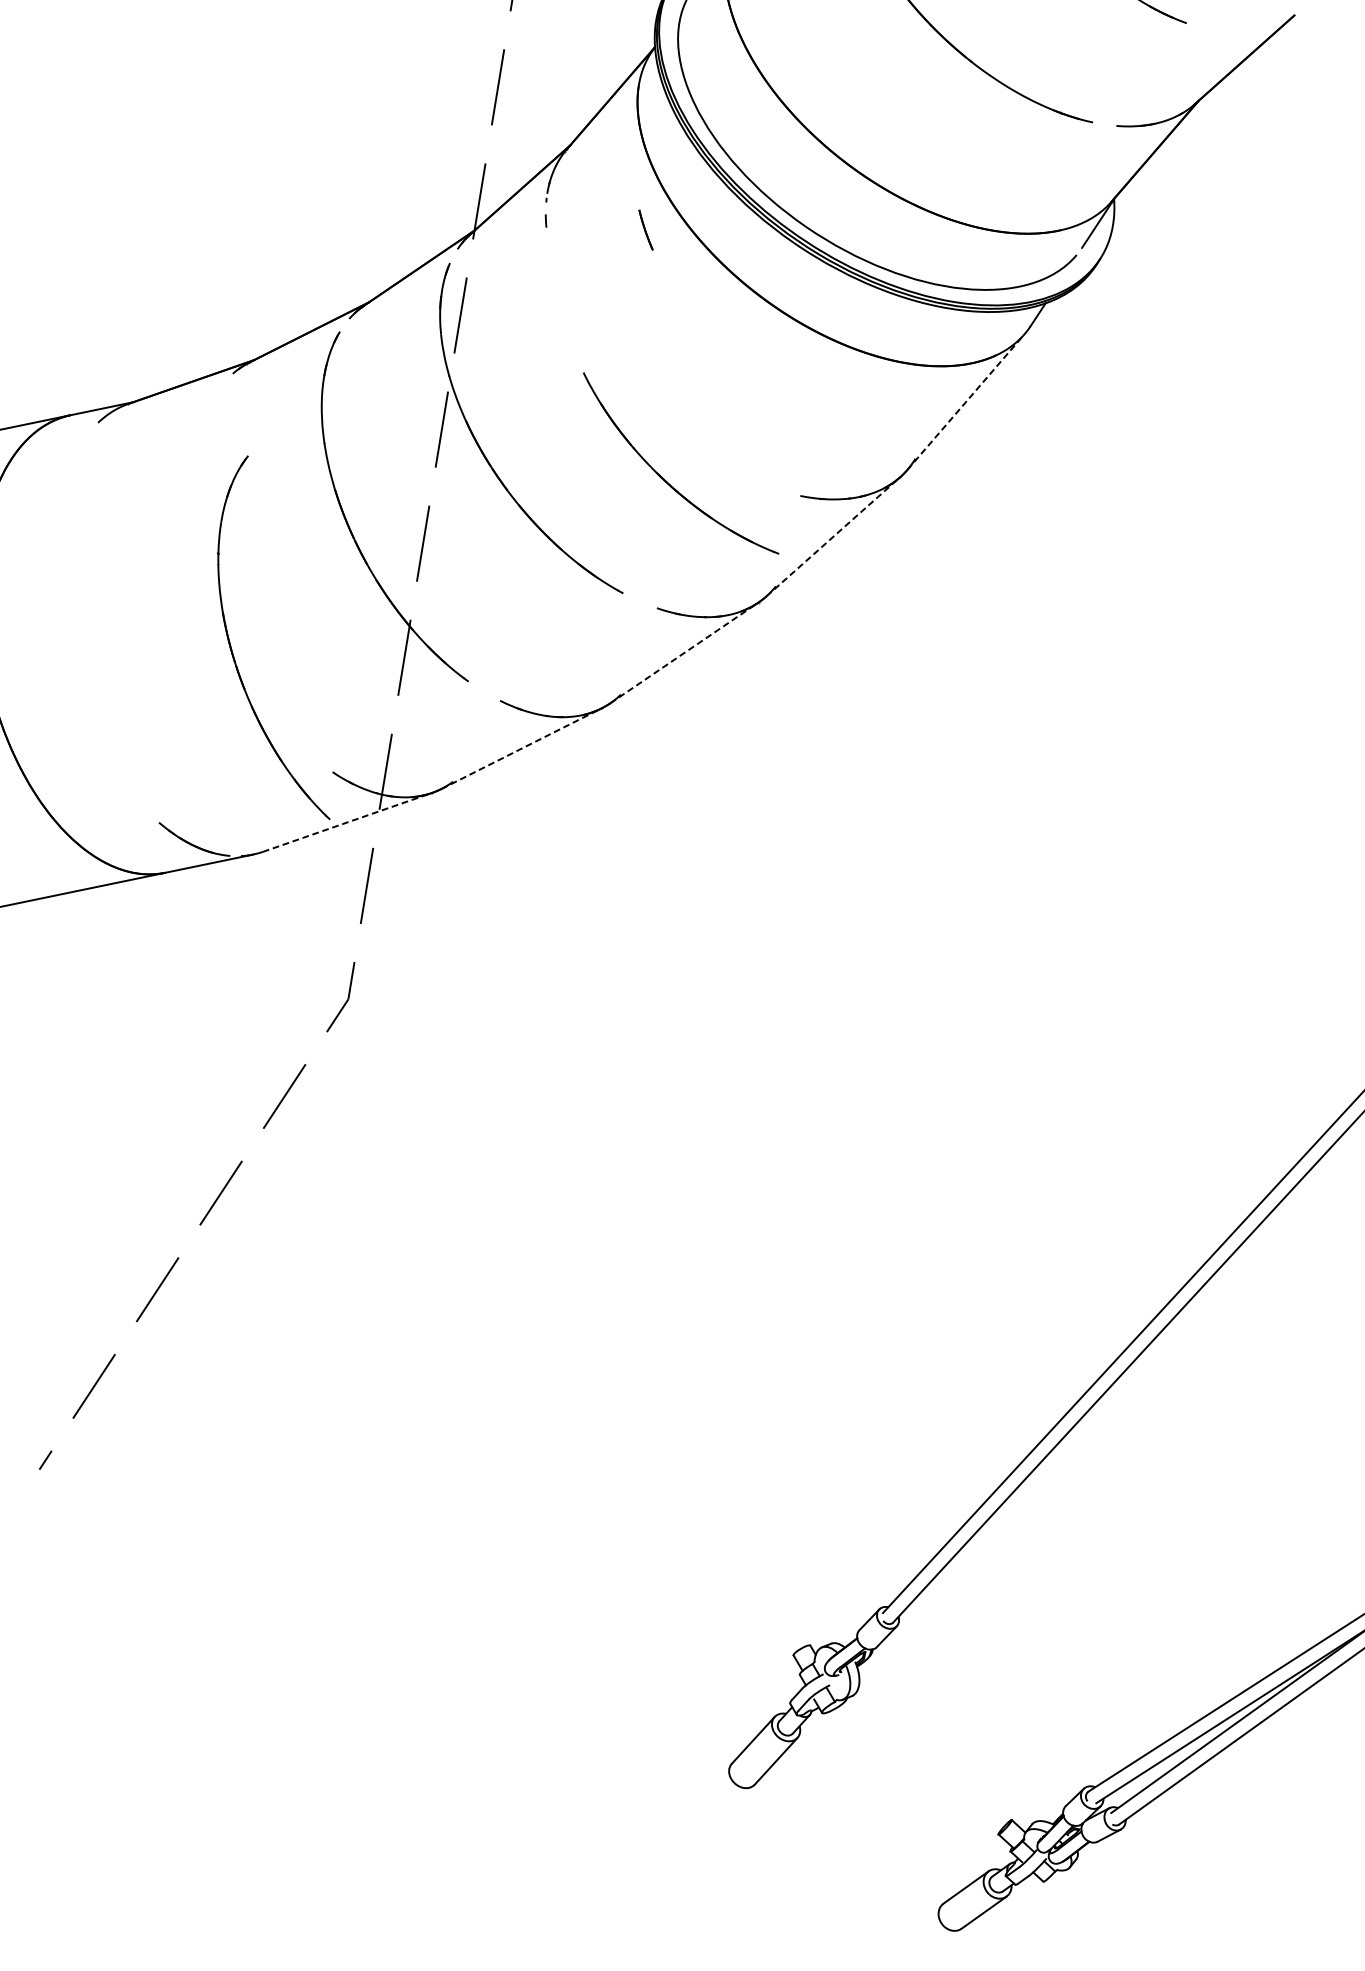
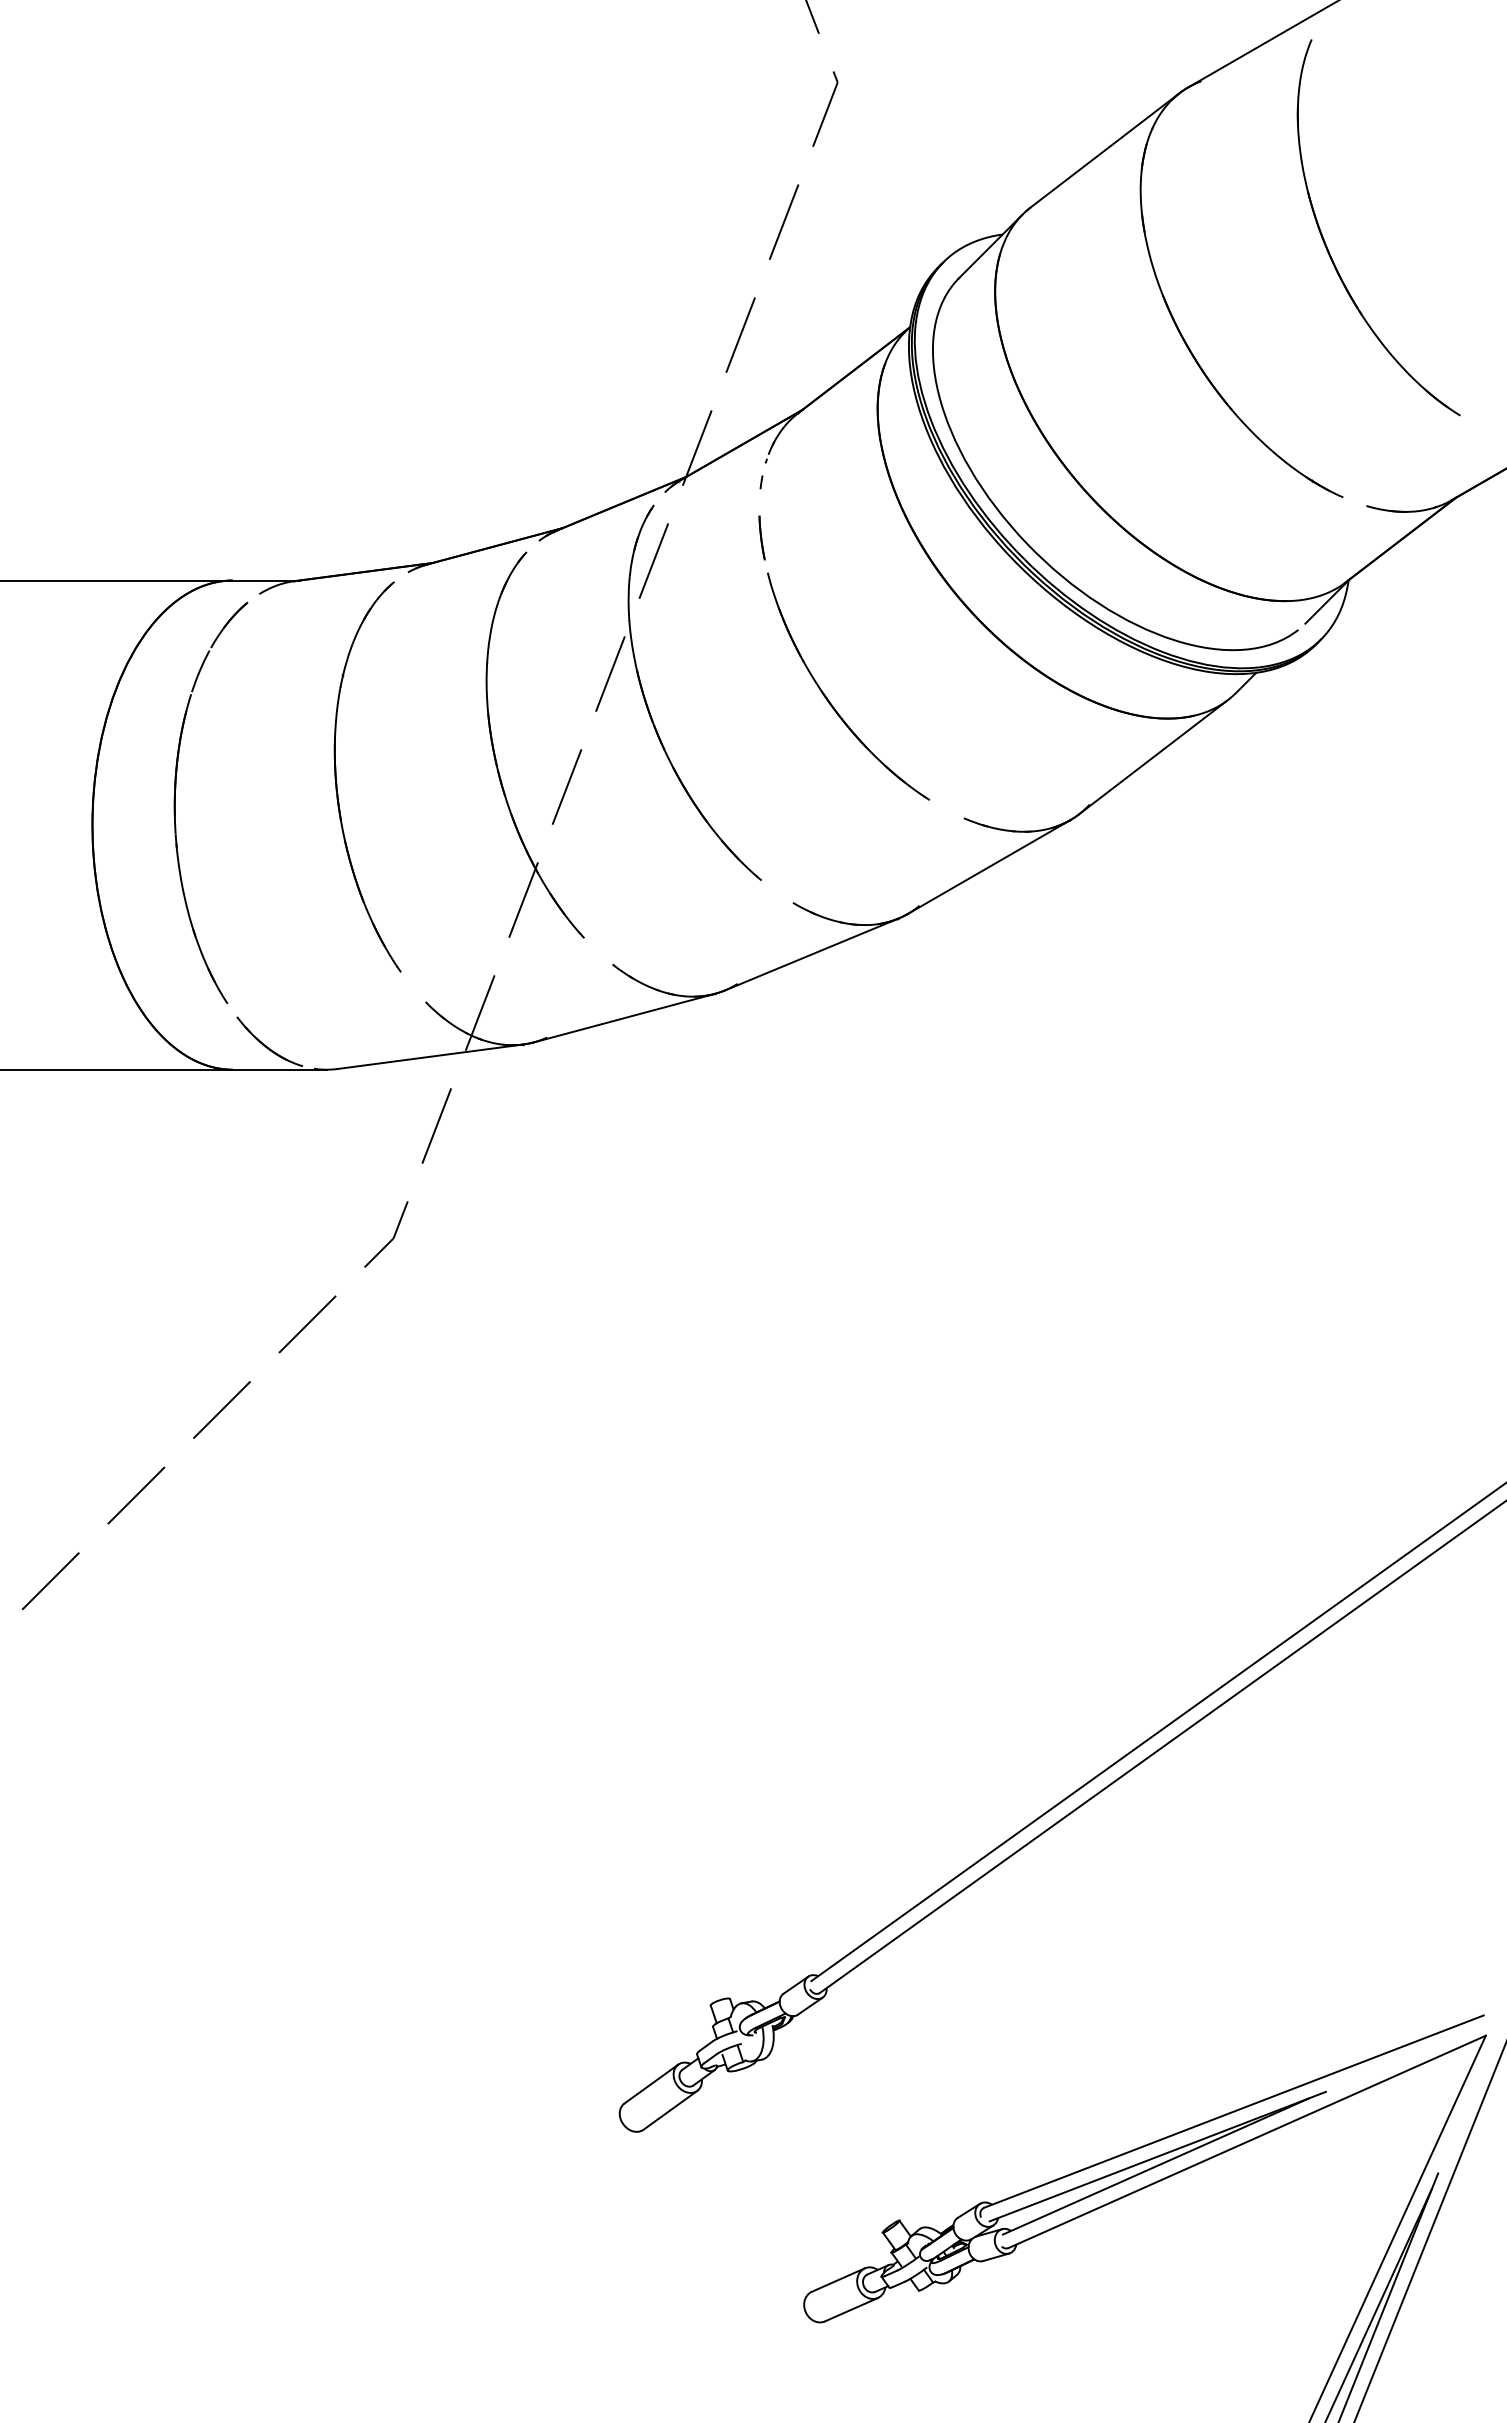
line: (645, 229) -> (761, 537), moved
line: (965, 402) -> (1152, 757), dashed -> solid
part: (666, 480) -> (829, 700), moved
line: (833, 537) -> (989, 867), dashed -> solid
part: (59, 633) -> (175, 802), added
line: (684, 652) -> (811, 954), dashed -> solid
part: (233, 654) -> (337, 782), moved
line: (521, 749) -> (624, 1018), dashed -> solid
line: (347, 822) -> (430, 1056), dashed -> solid

